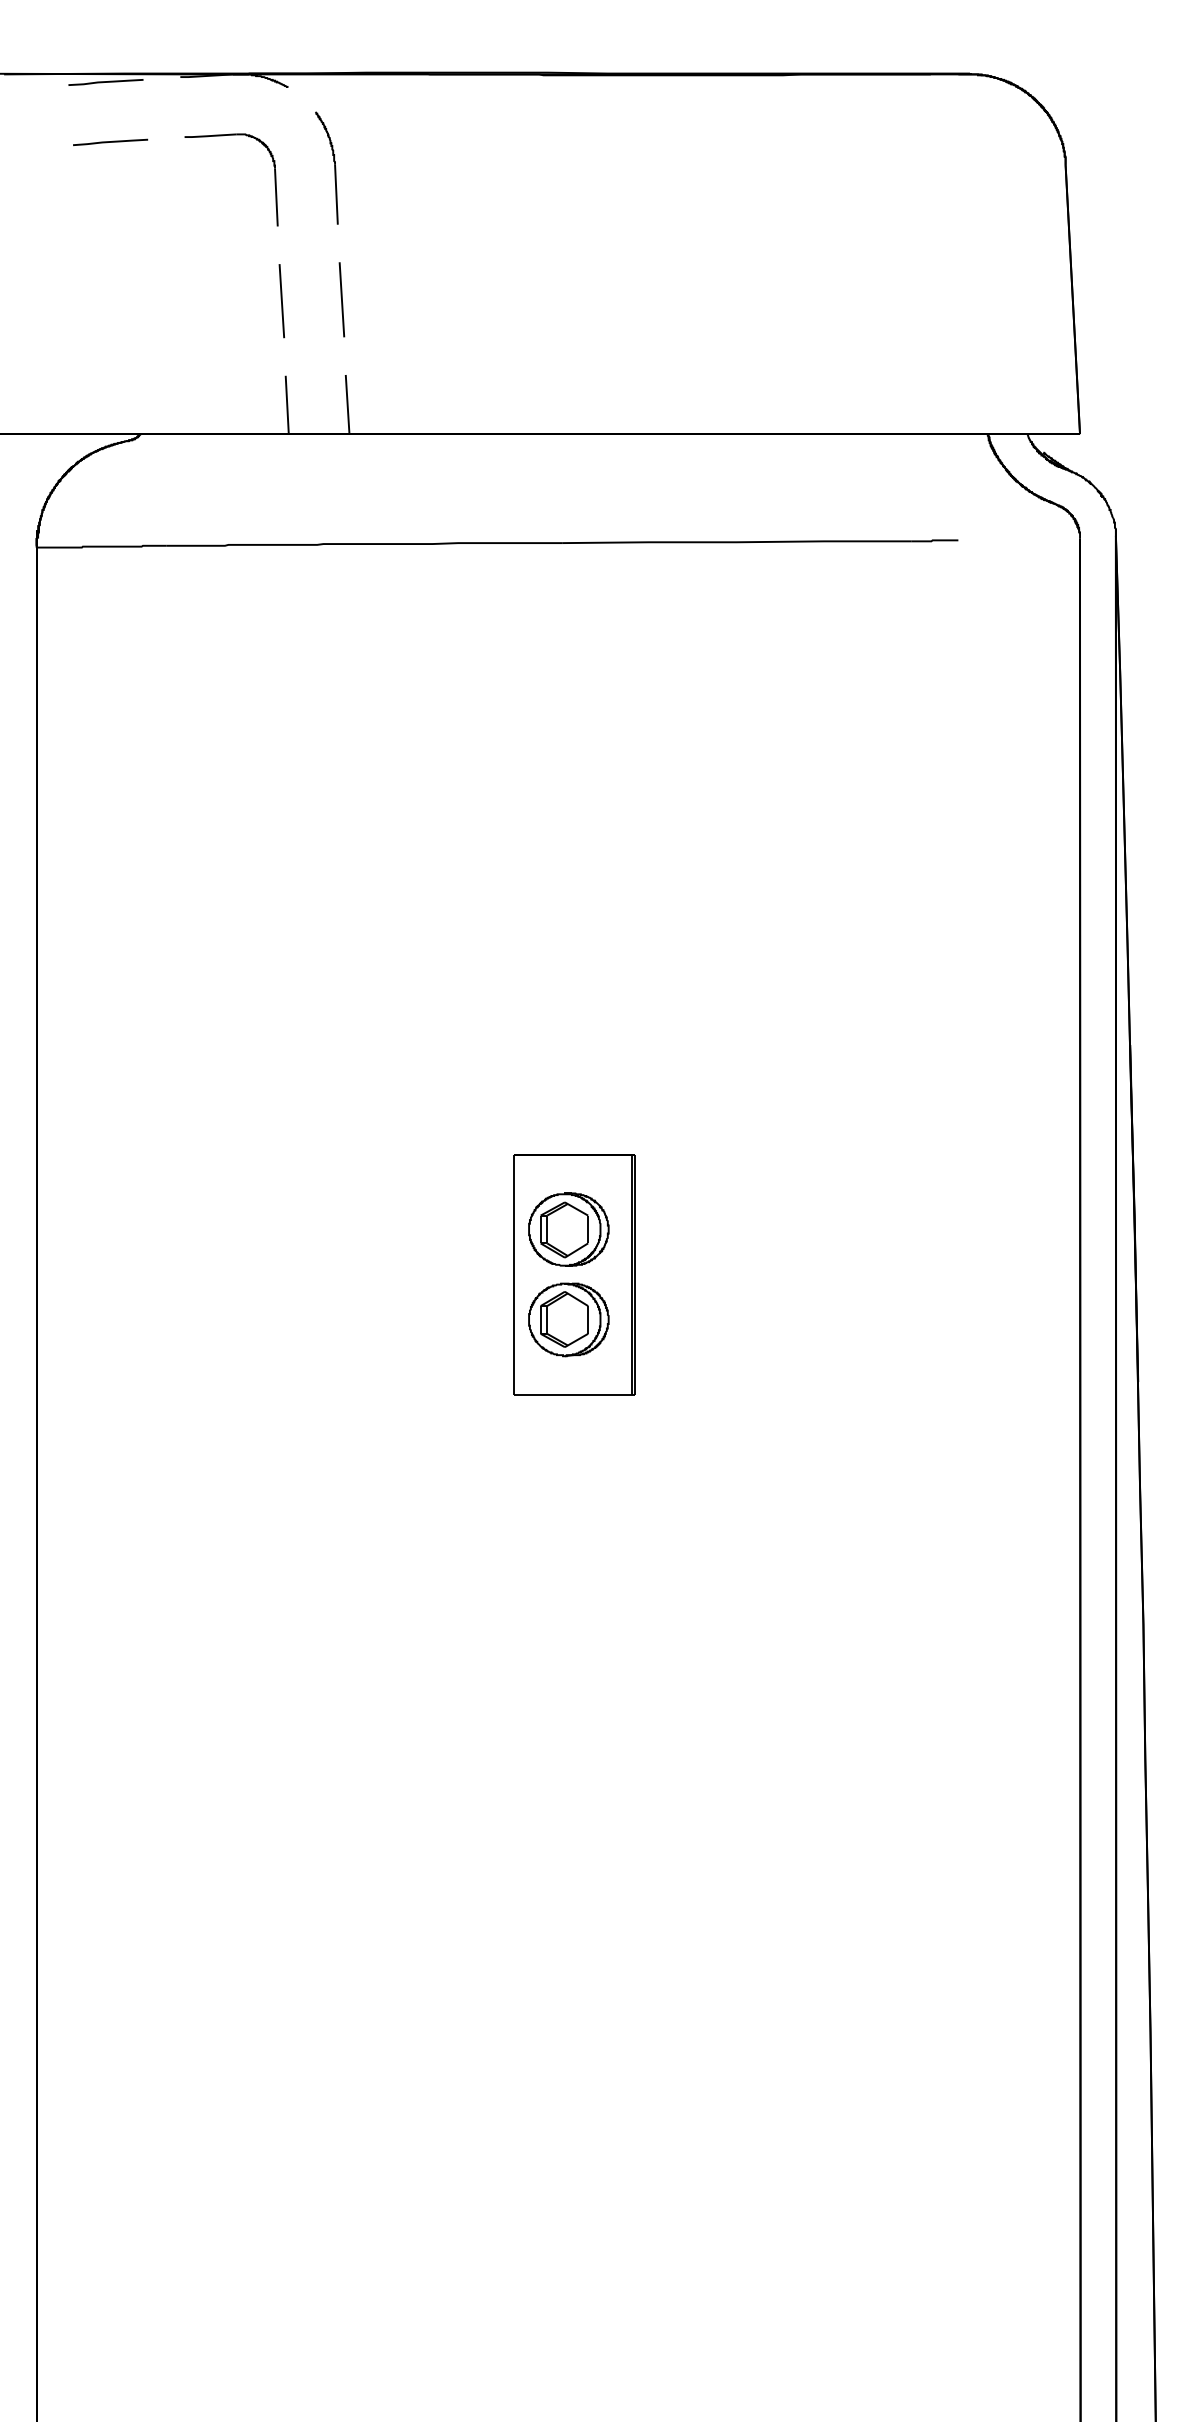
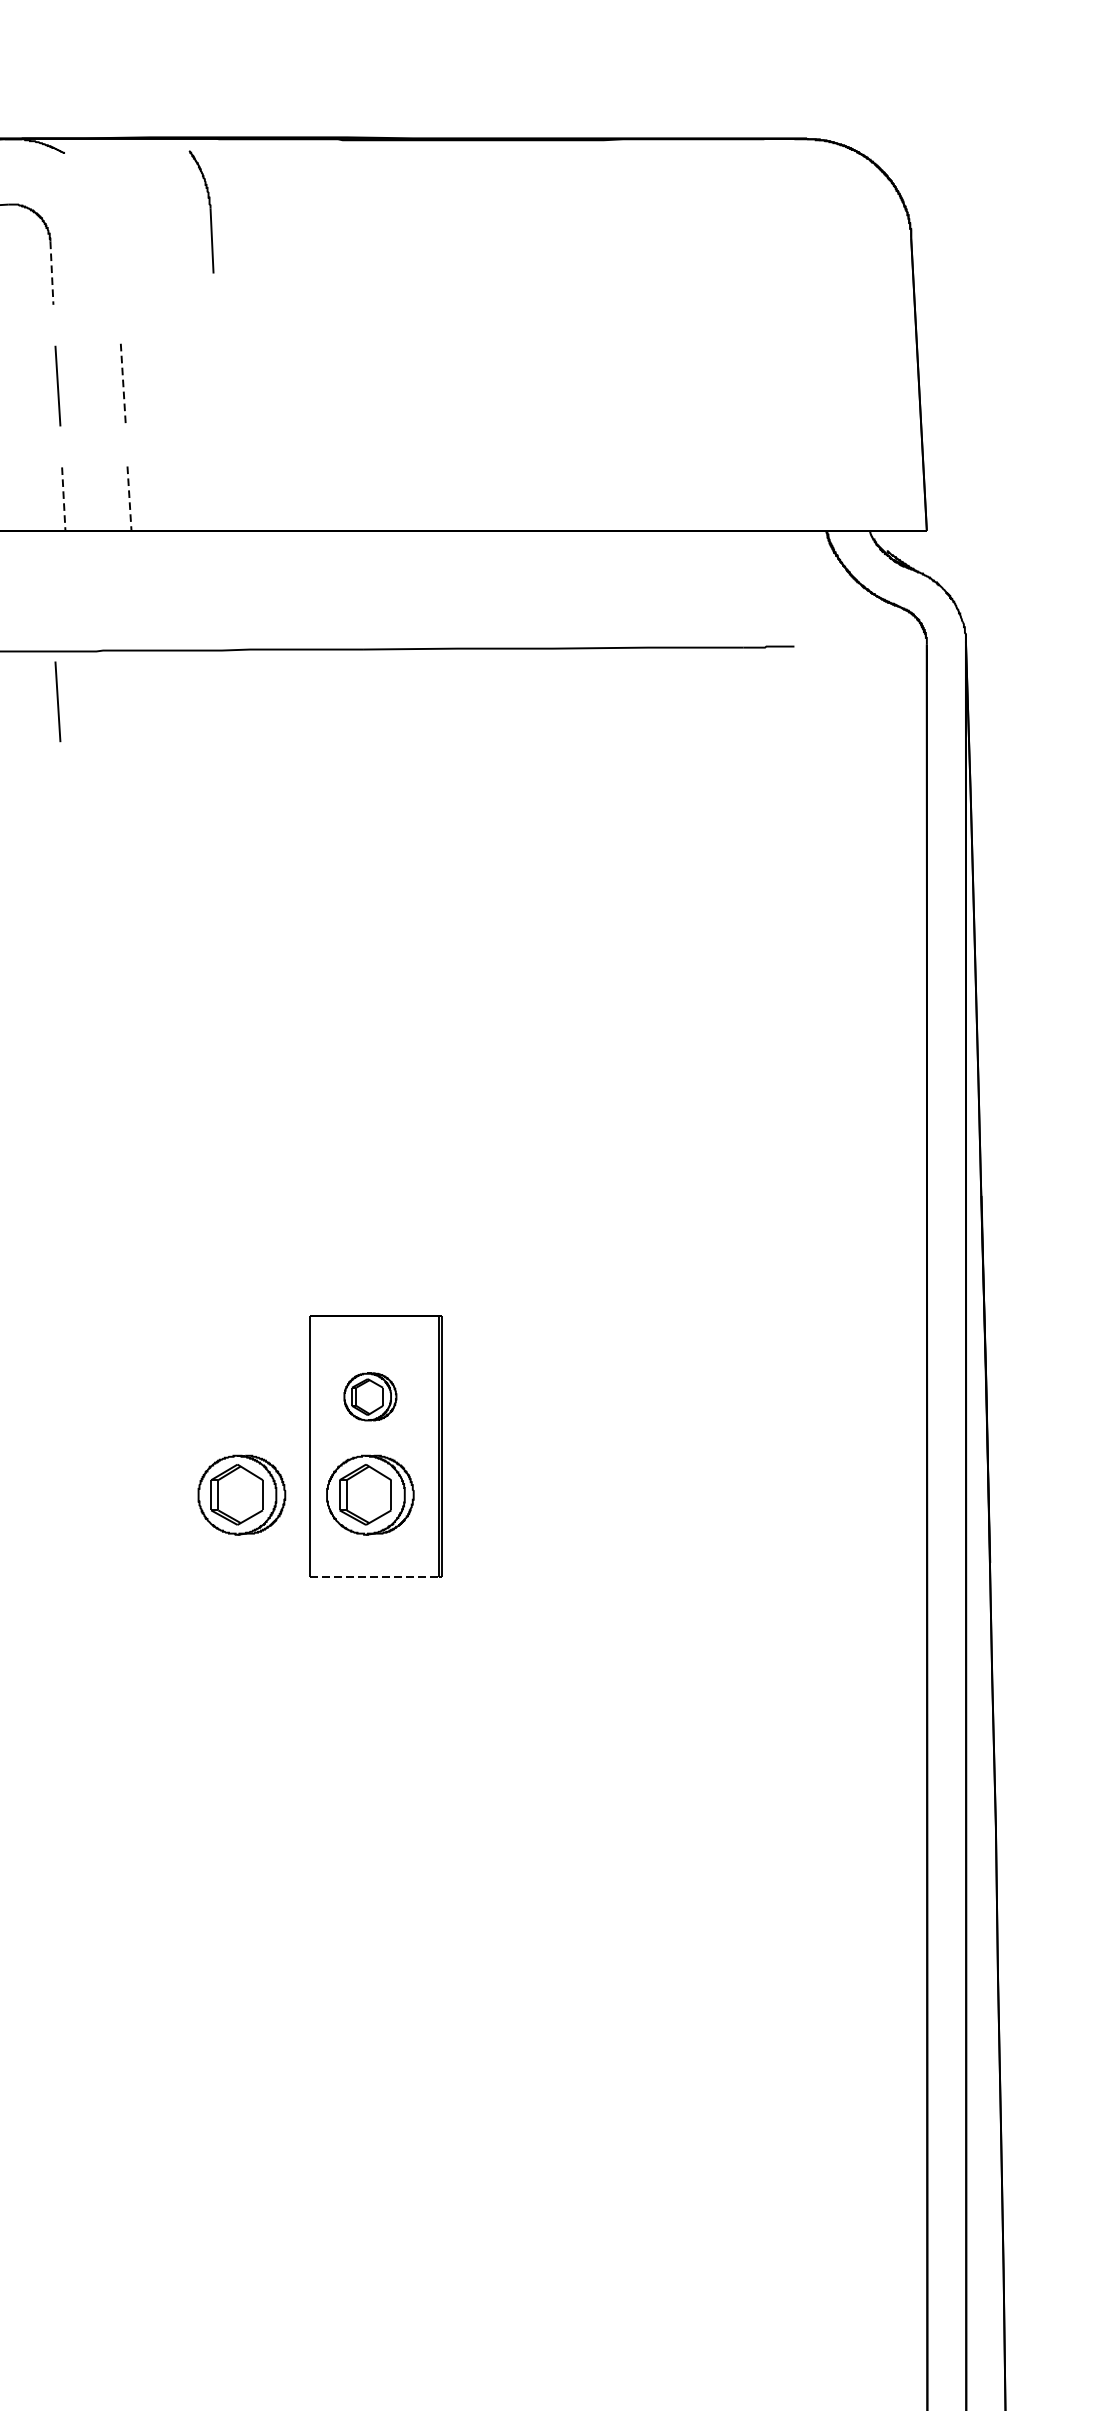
part: (334, 167) -> (209, 211), moved
line: (276, 197) -> (52, 273), solid -> dashed
line: (341, 299) -> (122, 384), solid -> dashed
line: (347, 404) -> (129, 498), solid -> dashed
line: (287, 405) -> (64, 499), solid -> dashed
line: (281, 591) -> (57, 702), added
part: (568, 1229) -> (369, 1396), size x0.6
part: (450, 1319) -> (241, 1494), added
line: (573, 1394) -> (375, 1576), solid -> dashed

